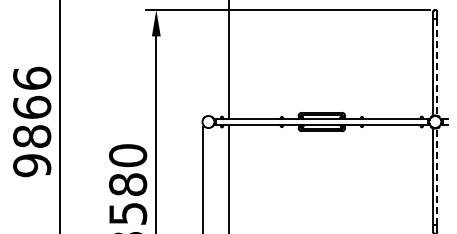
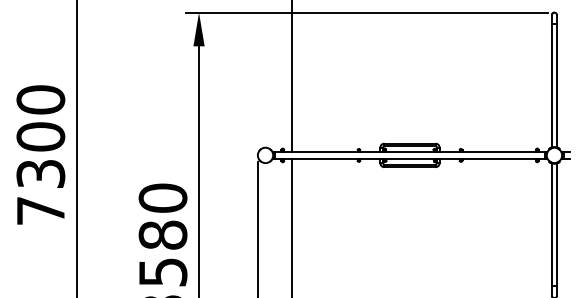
line: (437, 67) -> (557, 85), dashed -> solid
text: (32, 121) -> (41, 154), 9866 -> 7300
line: (437, 176) -> (557, 224), dashed -> solid

